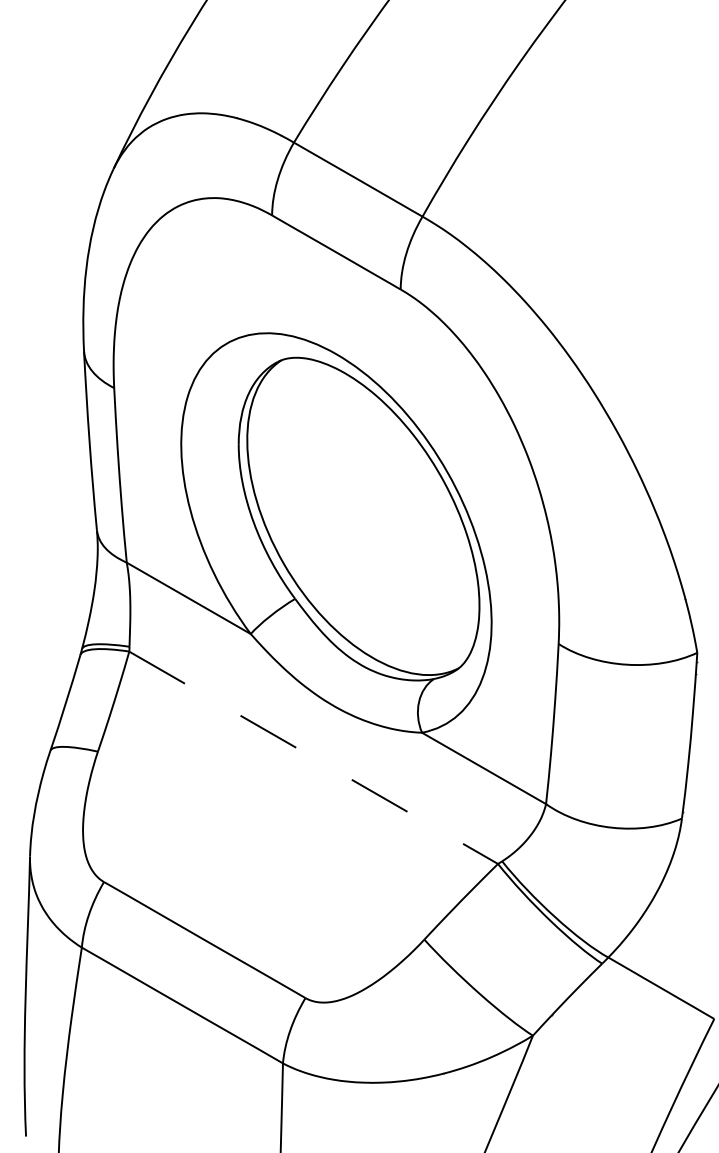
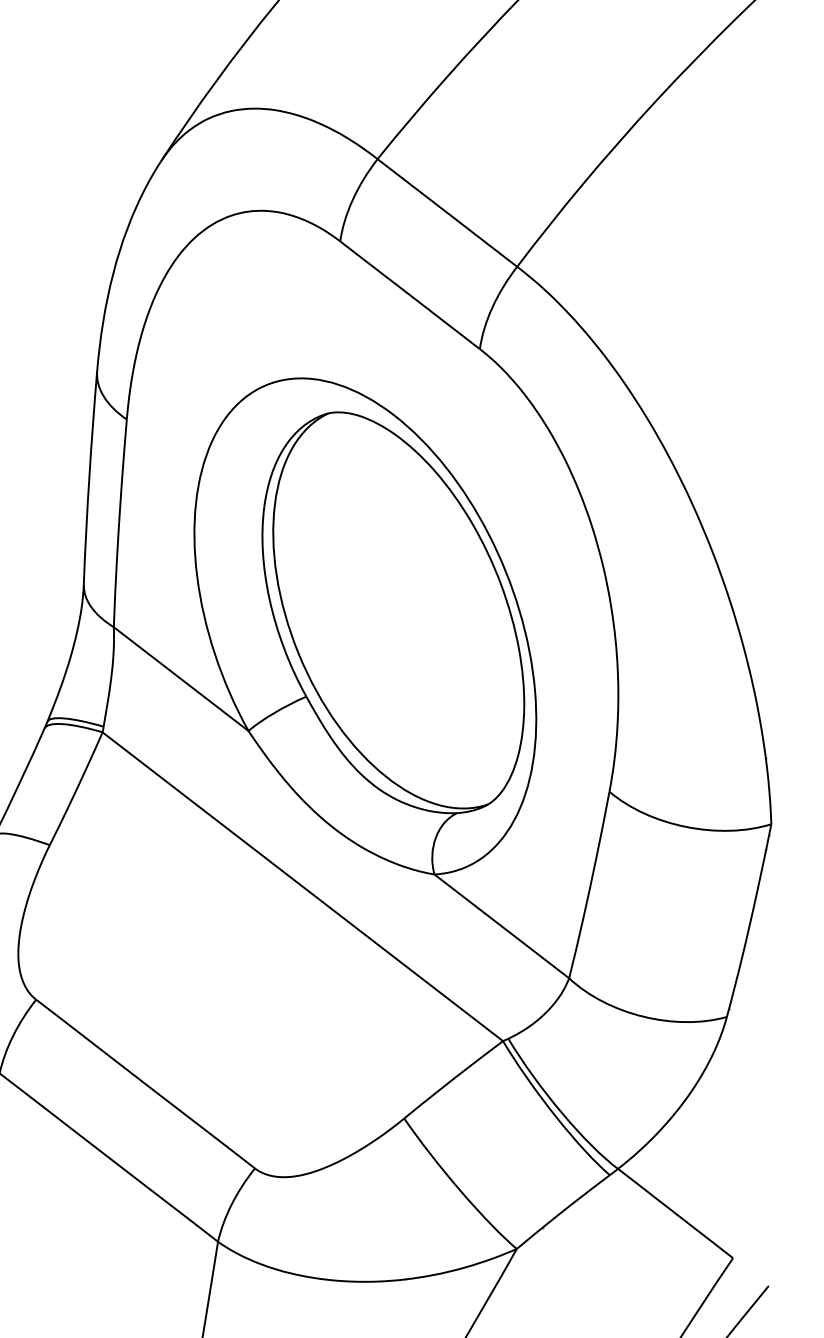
line: (313, 757) -> (302, 886), dashed -> solid

